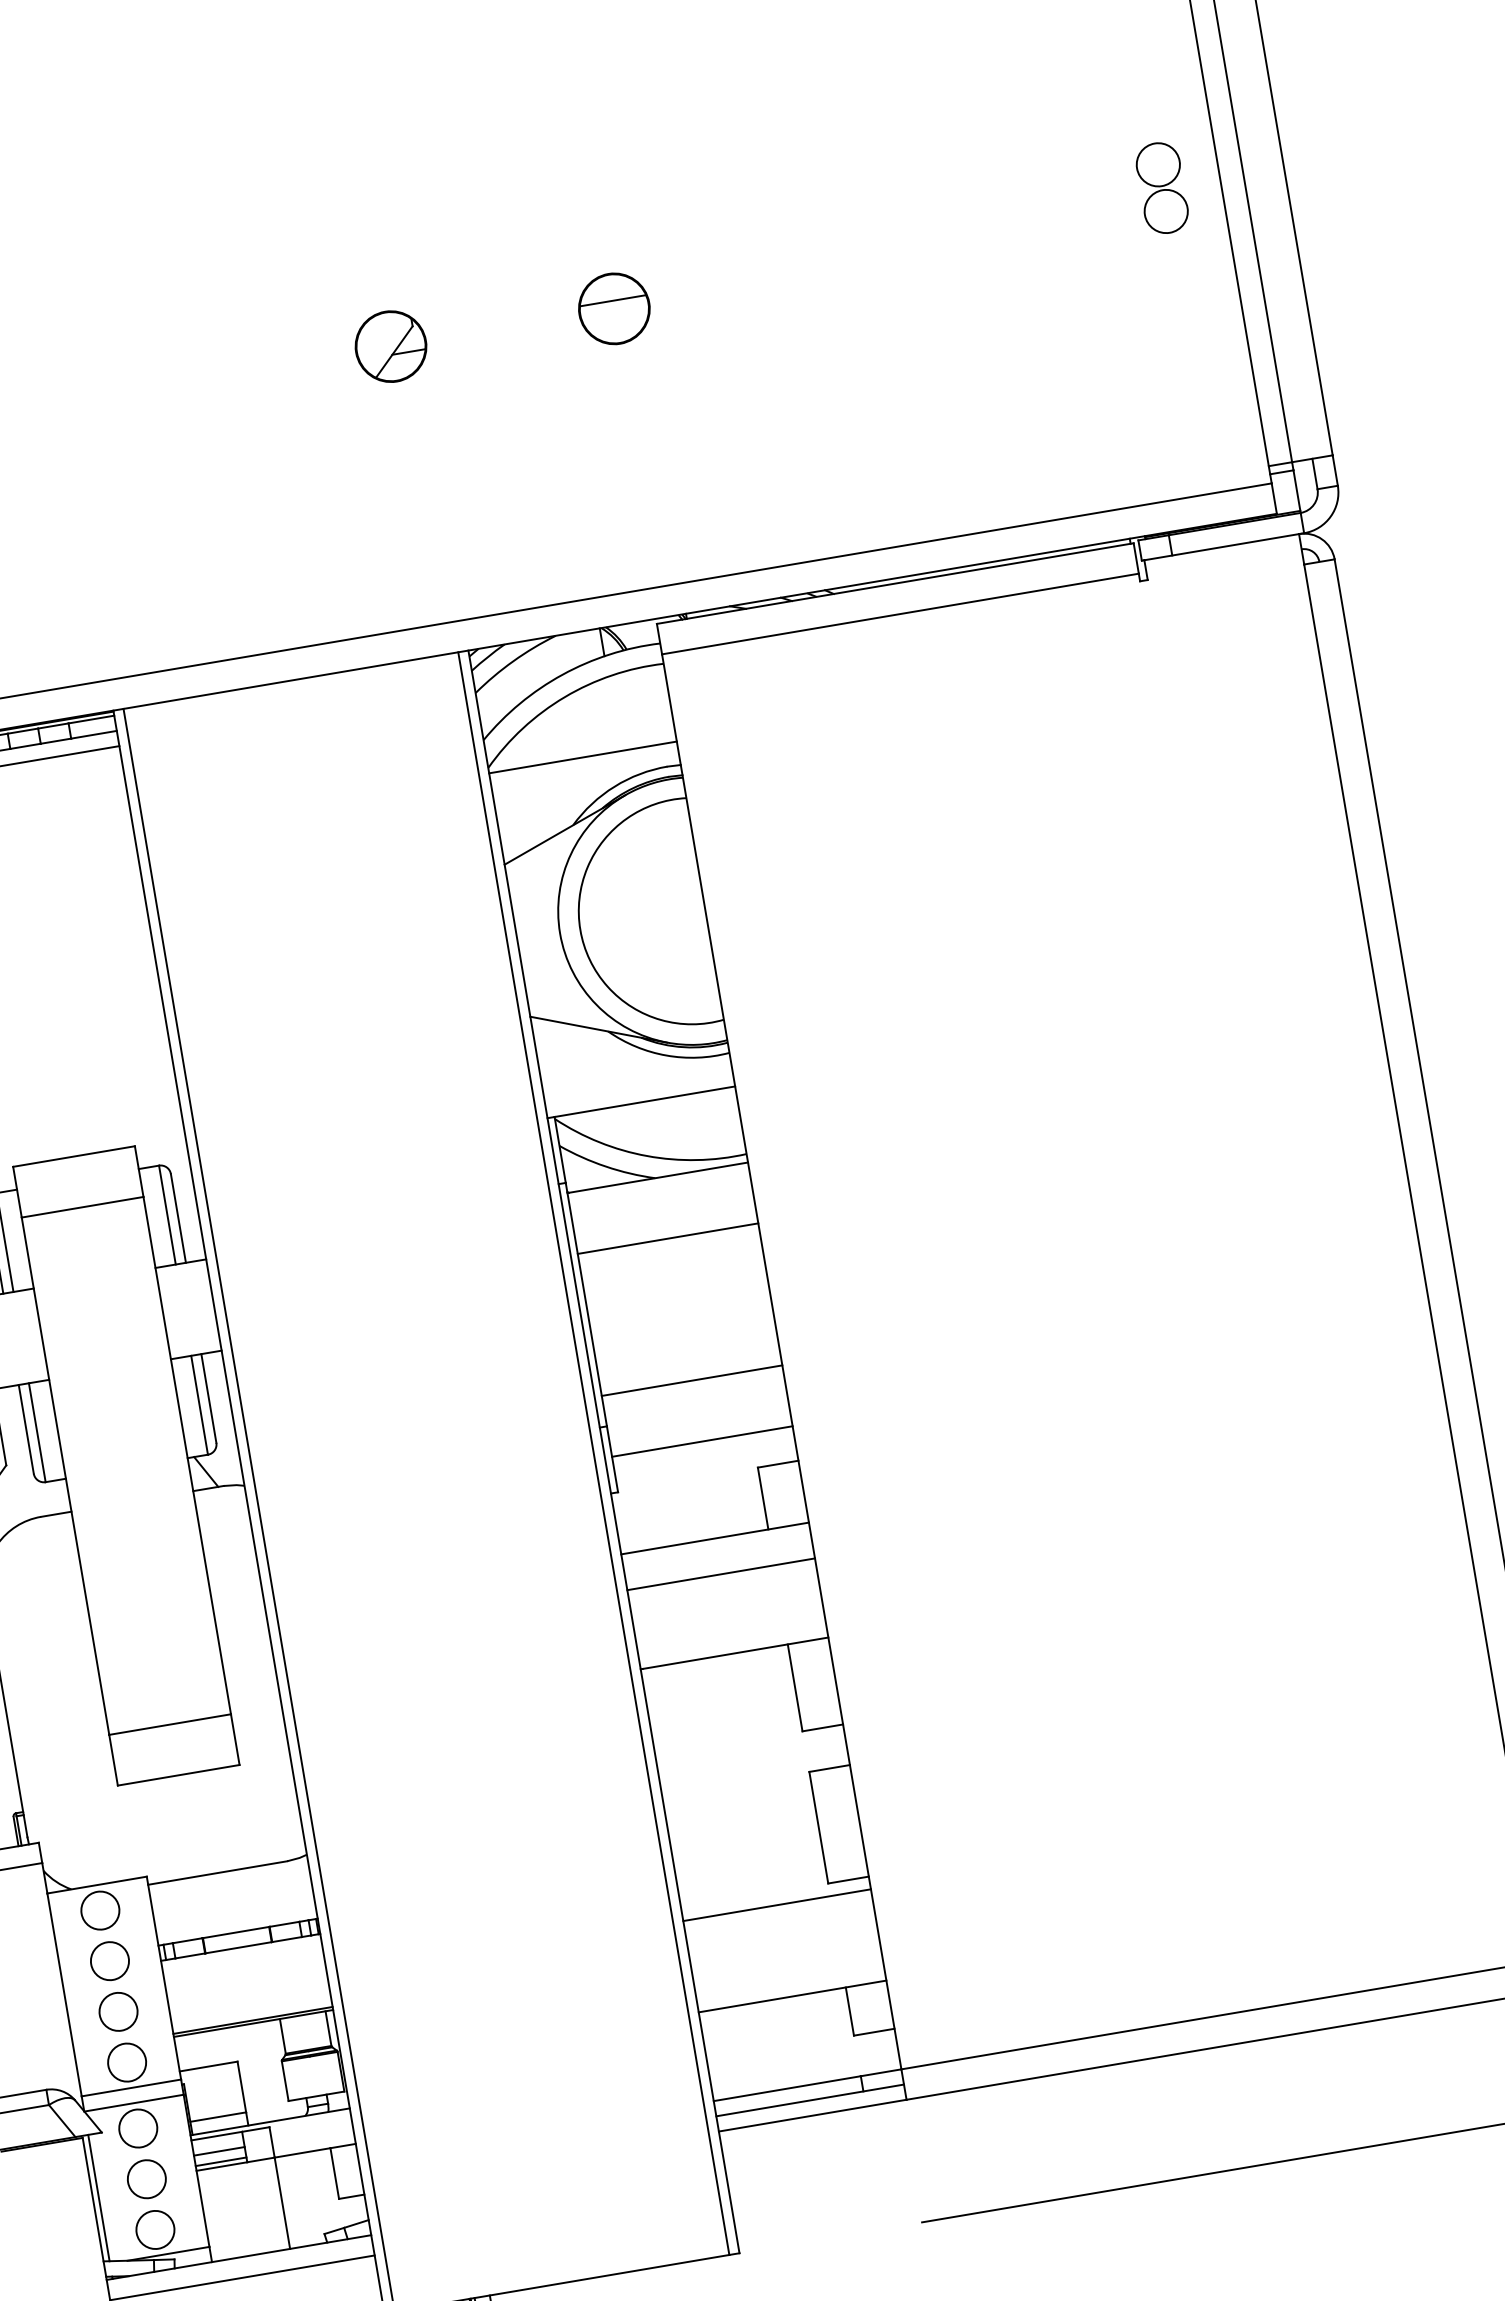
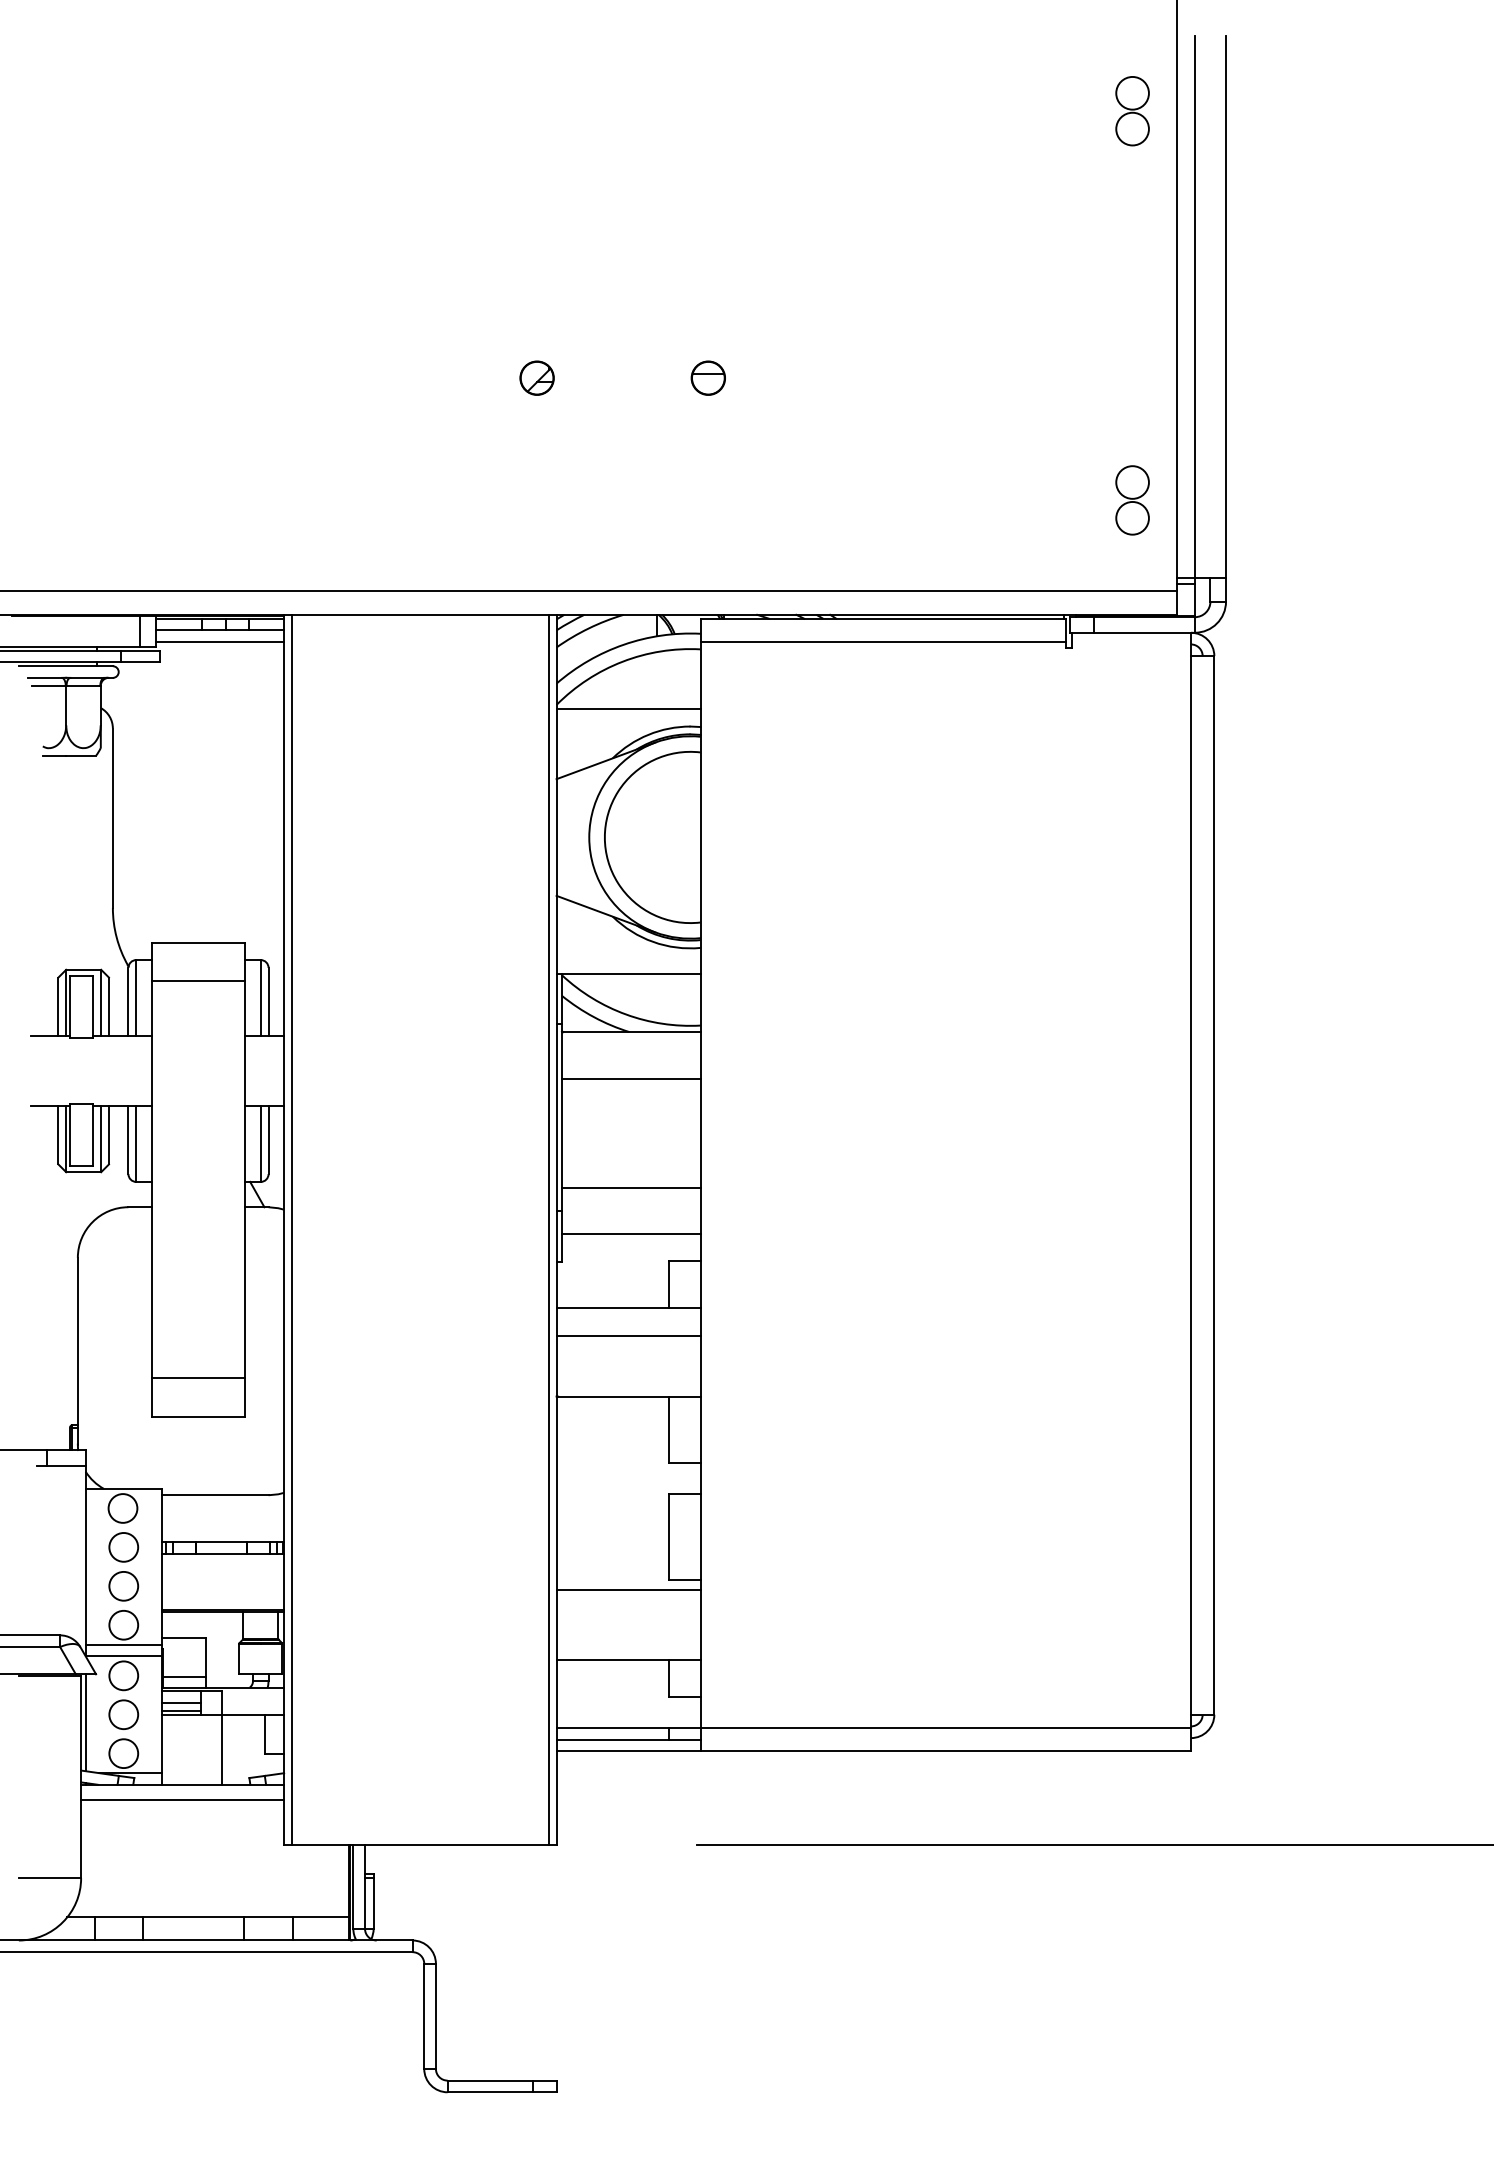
part: (1162, 188) -> (1132, 500), moved
part: (612, 308) -> (707, 377), size x0.62
part: (389, 345) -> (536, 377), size x0.62

